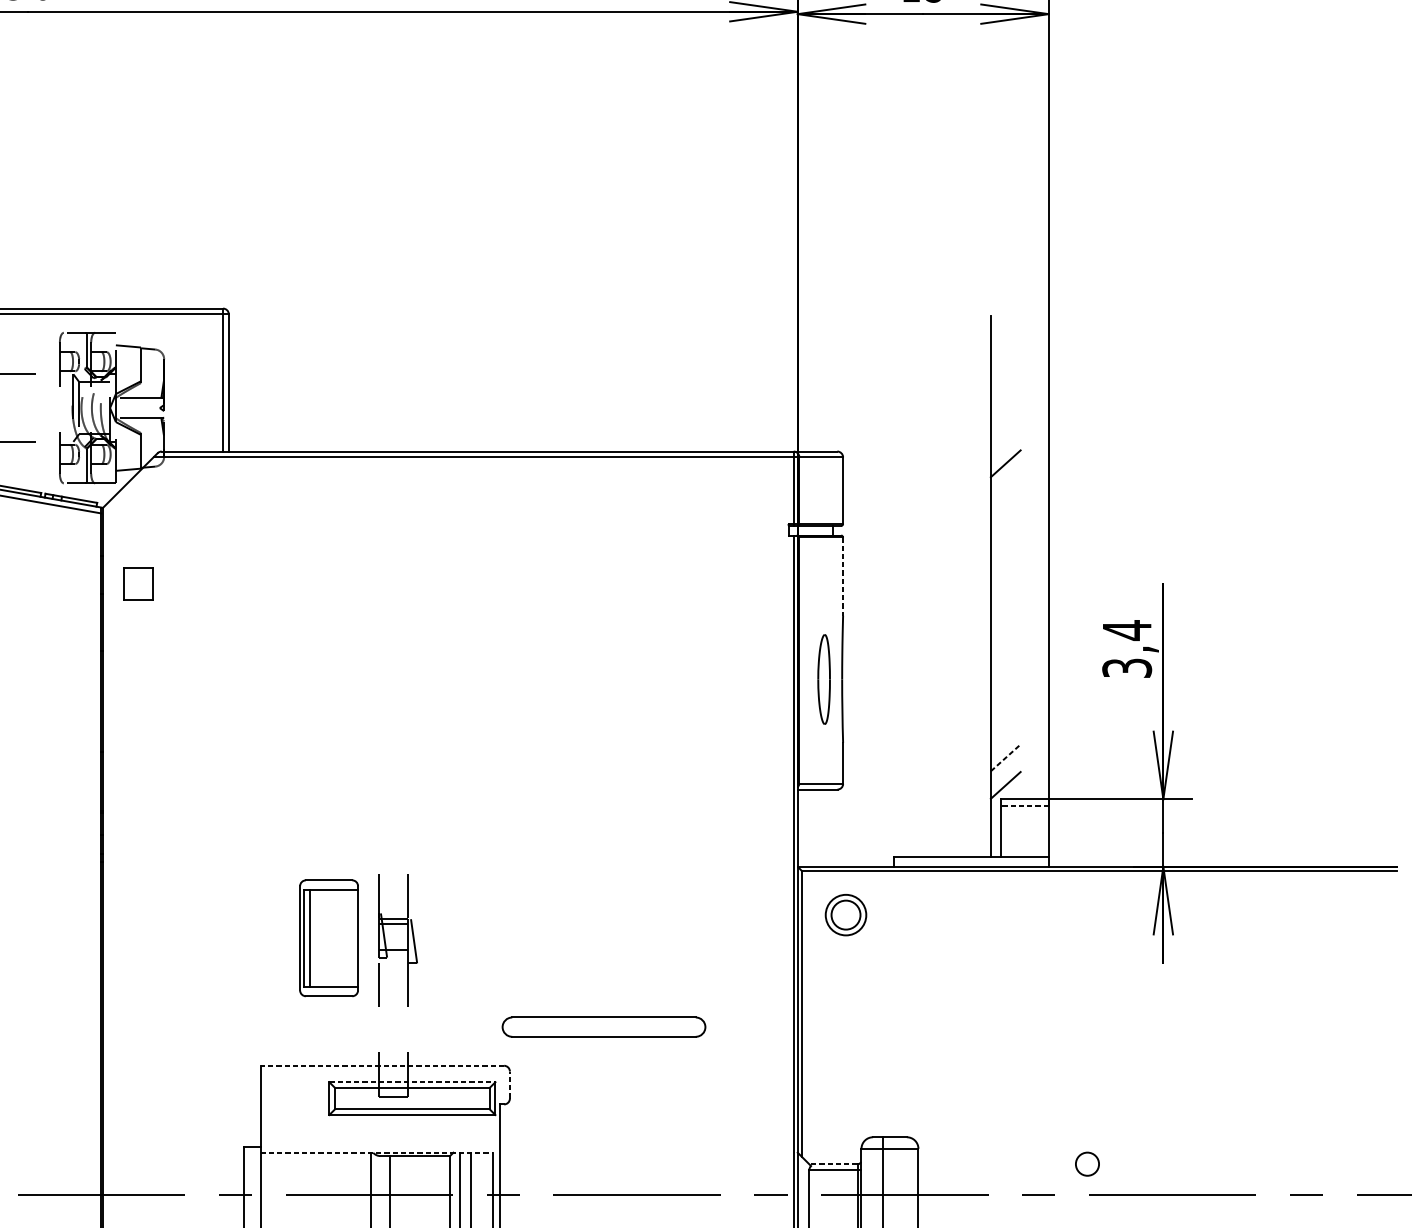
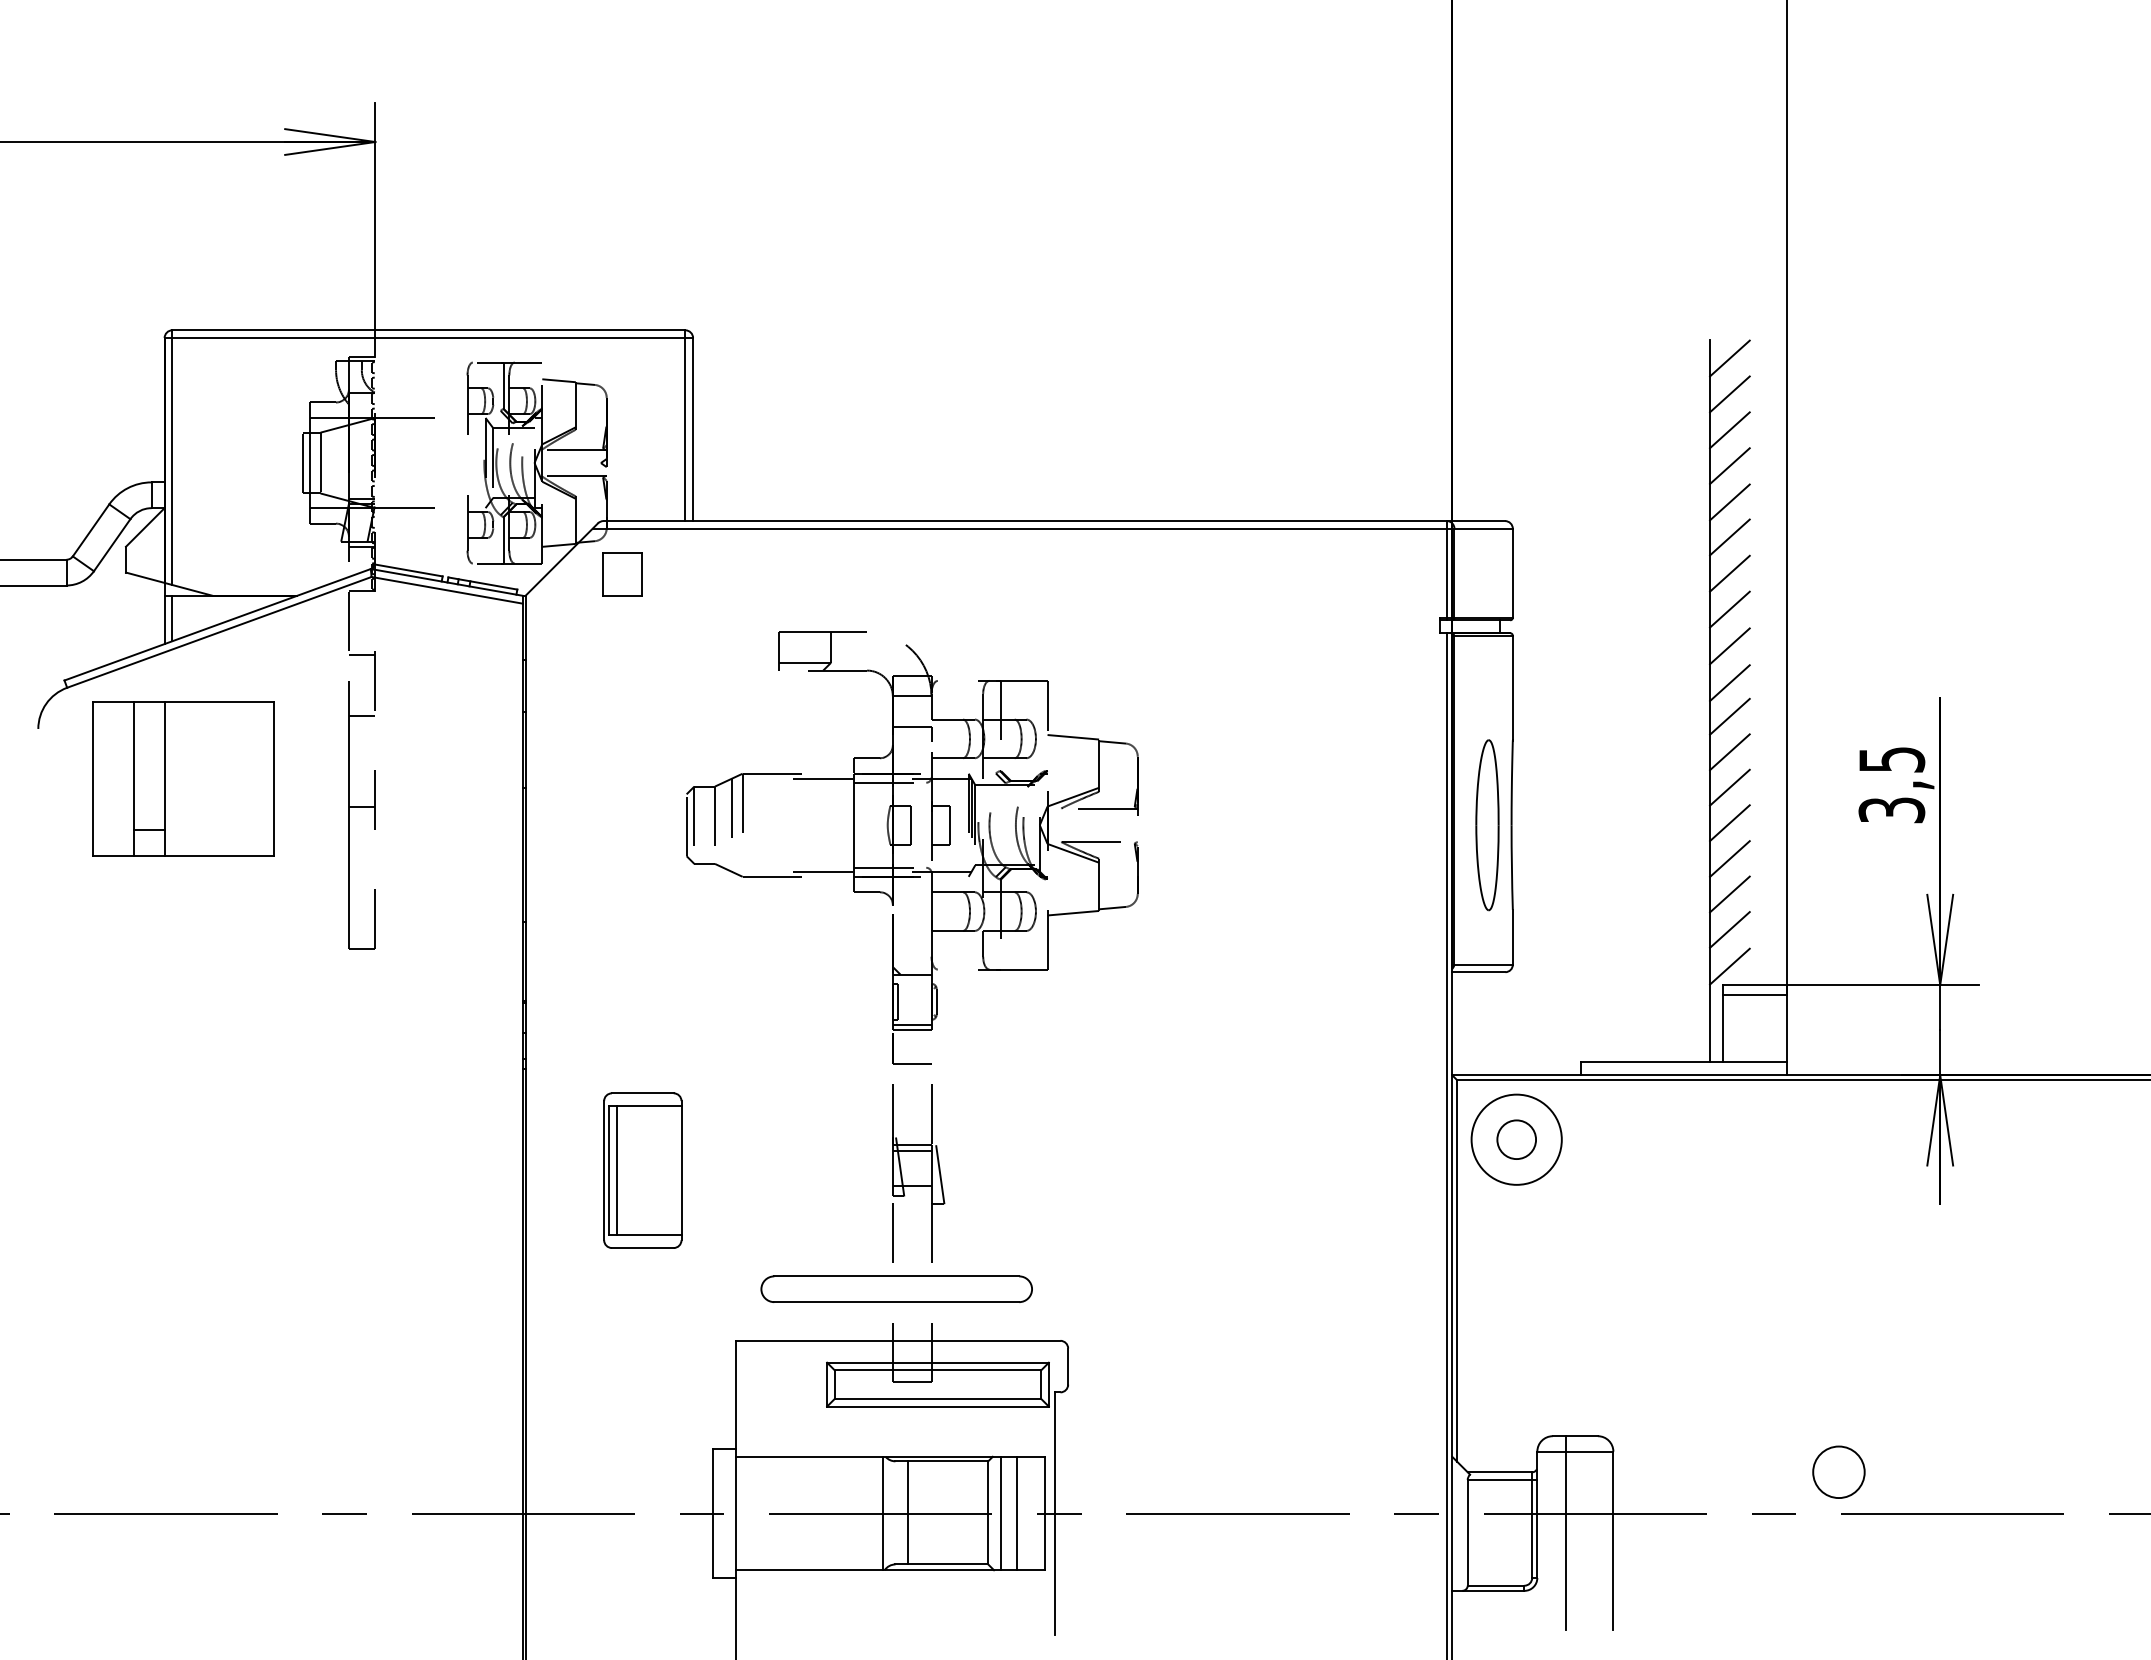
line: (1005, 329) -> (1729, 358), added
line: (1005, 356) -> (1729, 394), added
line: (1005, 383) -> (1729, 430), added
line: (1005, 410) -> (1729, 466), added
line: (1005, 437) -> (1729, 502), added
line: (1005, 490) -> (1729, 573), added
line: (1005, 517) -> (1729, 609), added
line: (1005, 545) -> (1729, 646), added
line: (1005, 573) -> (1729, 683), added
line: (842, 576) -> (1512, 688), dashed -> solid
part: (138, 583) -> (622, 574), moved
line: (1005, 597) -> (1729, 716), added
line: (1005, 624) -> (1729, 752), added
text: (1127, 630) -> (1892, 759), 3,4 -> 3,5
line: (1005, 651) -> (1729, 787), added
line: (1005, 678) -> (1729, 823), added
part: (824, 679) -> (1487, 825), size x1.43
part: (393, 696) -> (912, 847), added
line: (1005, 704) -> (1729, 858), added
line: (1005, 731) -> (1729, 894), added
line: (1005, 757) -> (1729, 929), dashed -> solid
line: (1024, 806) -> (1754, 994), dashed -> solid
circle: (845, 914) -> (1516, 1139), size x1.67
part: (328, 938) -> (642, 1170), moved
part: (603, 1026) -> (896, 1288), moved
line: (382, 1065) -> (897, 1340), dashed -> solid
line: (412, 1082) -> (937, 1362), dashed -> solid
line: (510, 1085) -> (1068, 1366), dashed -> solid
line: (376, 1152) -> (890, 1456), dashed -> solid
circle: (1087, 1163) -> (1838, 1471), size x1.67
line: (833, 1164) -> (1499, 1472), dashed -> solid

